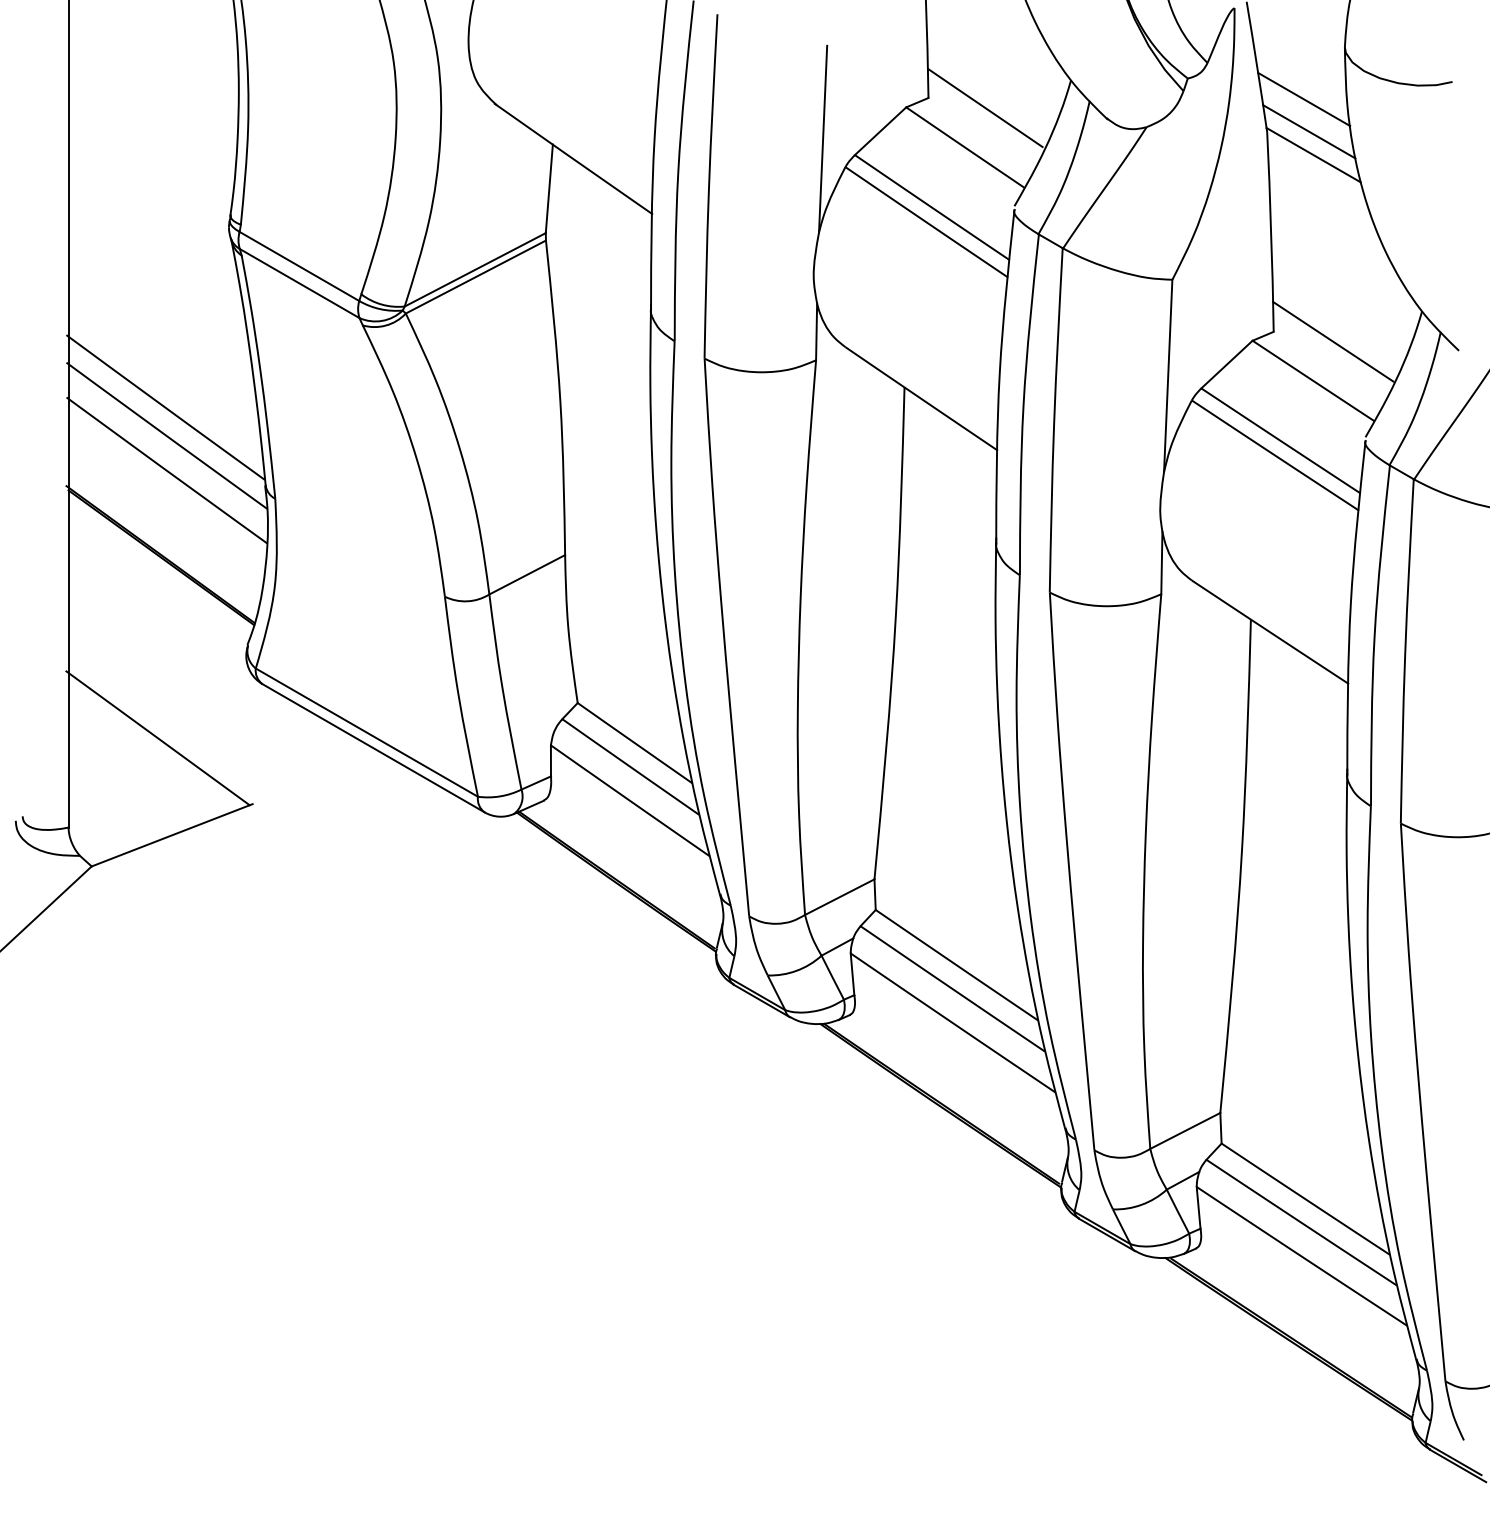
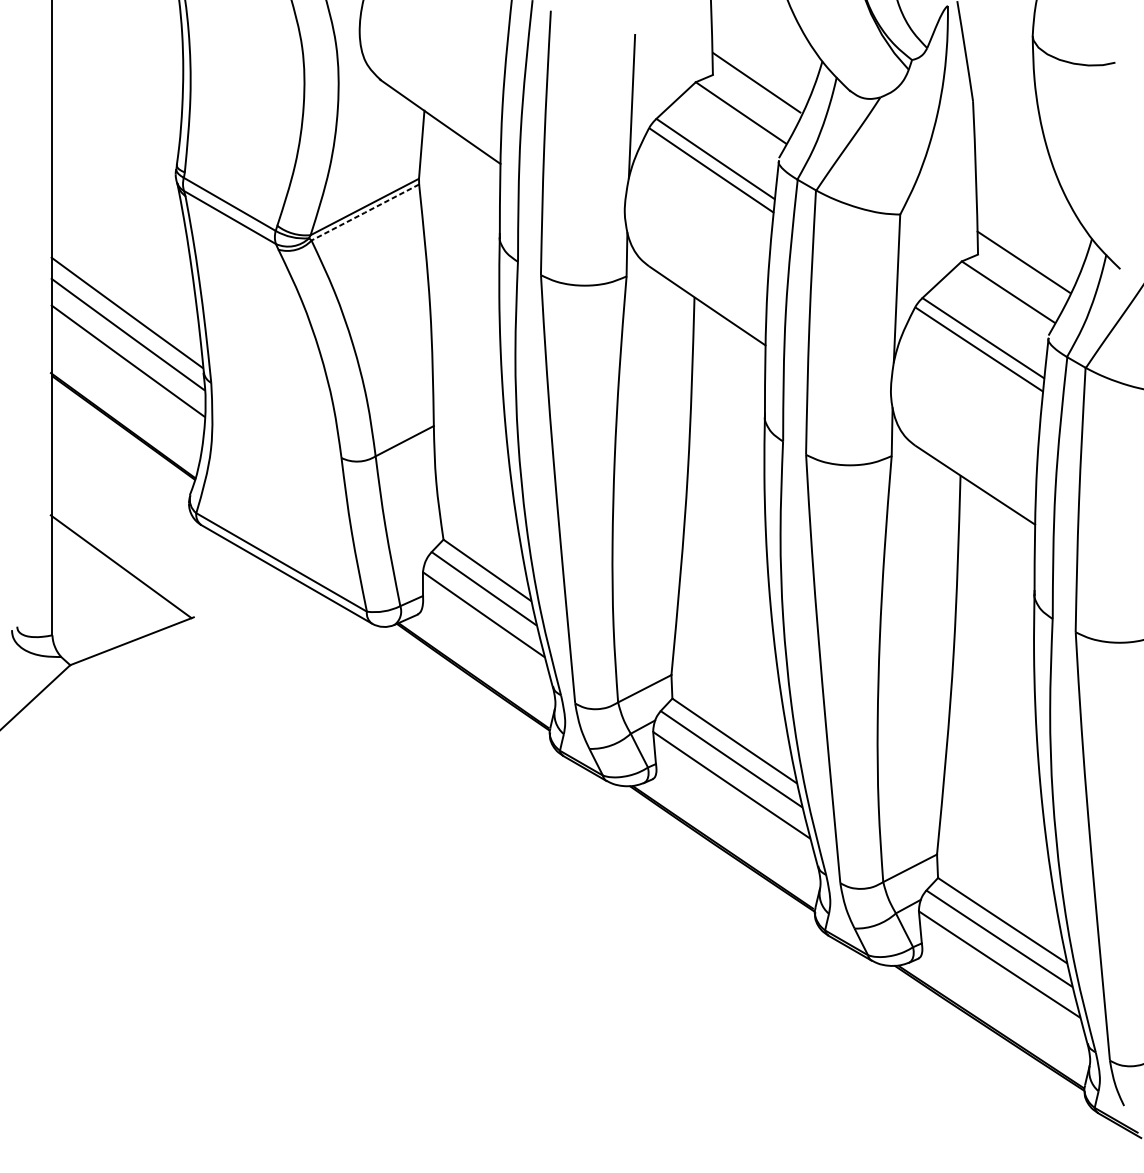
line: (1304, 99) -> (1001, 76), removed
line: (1309, 131) -> (1005, 100), removed
line: (1313, 155) -> (1008, 119), removed
line: (475, 277) -> (365, 212), solid -> dashed

